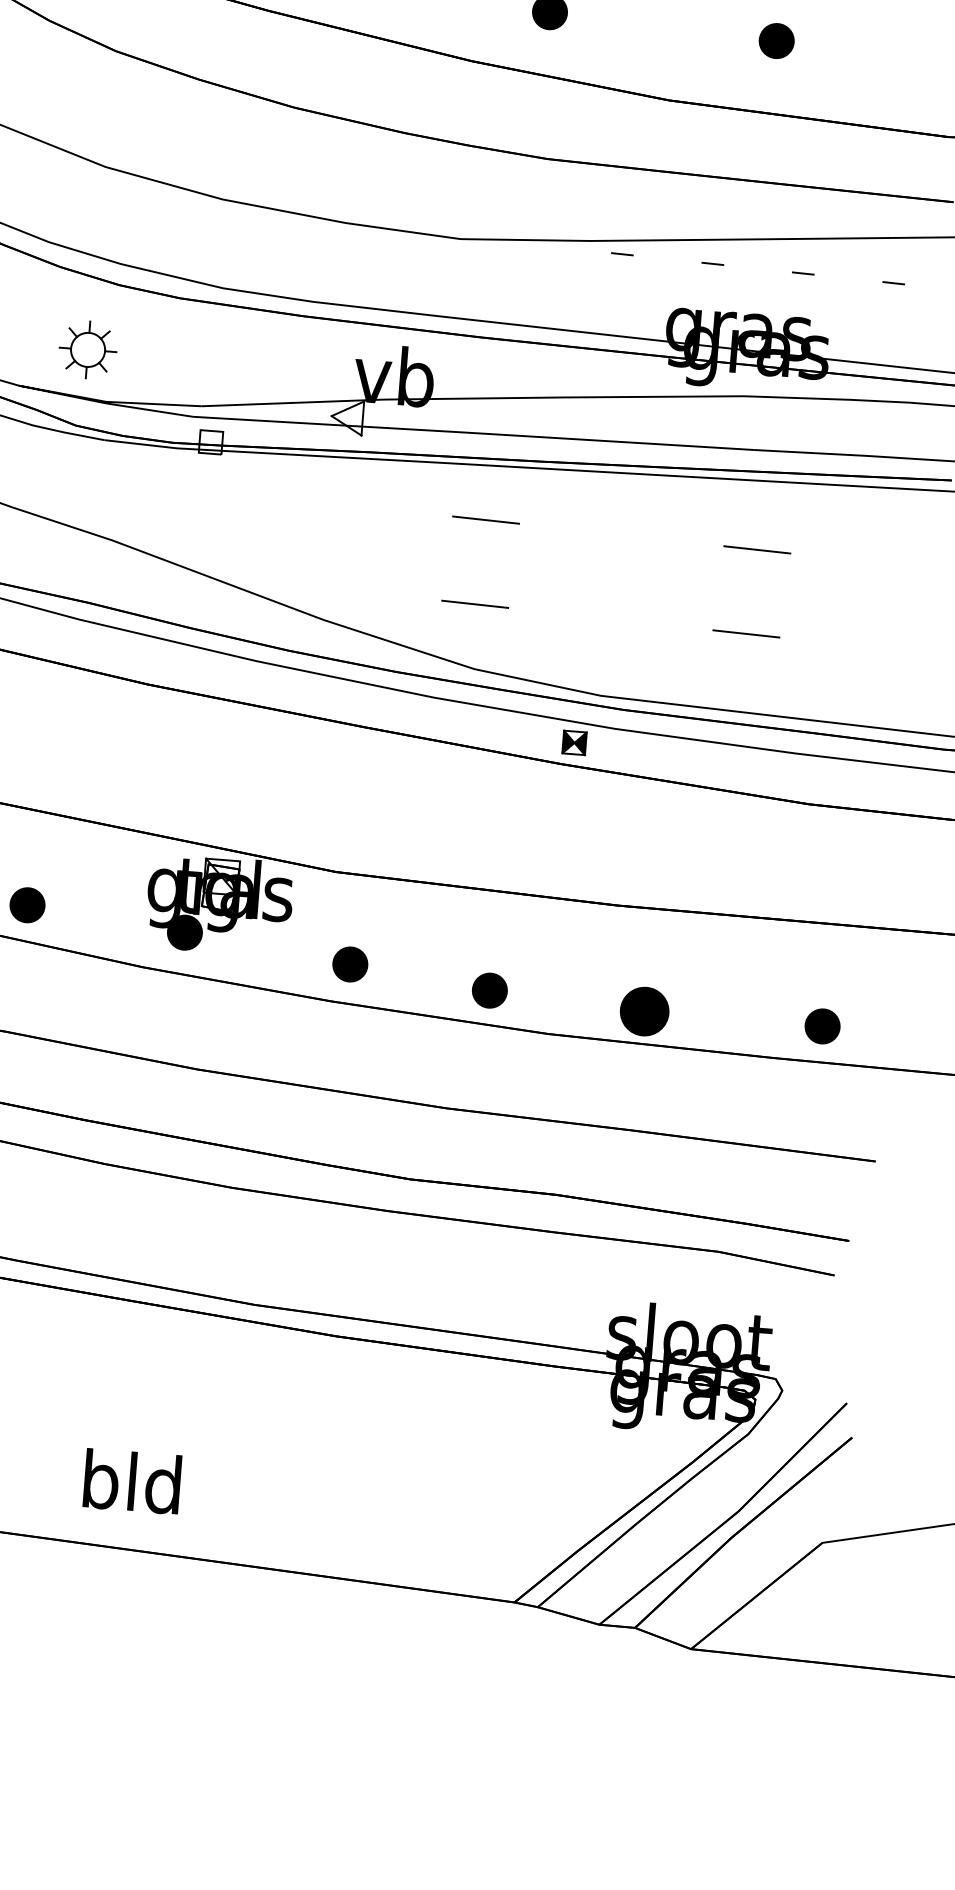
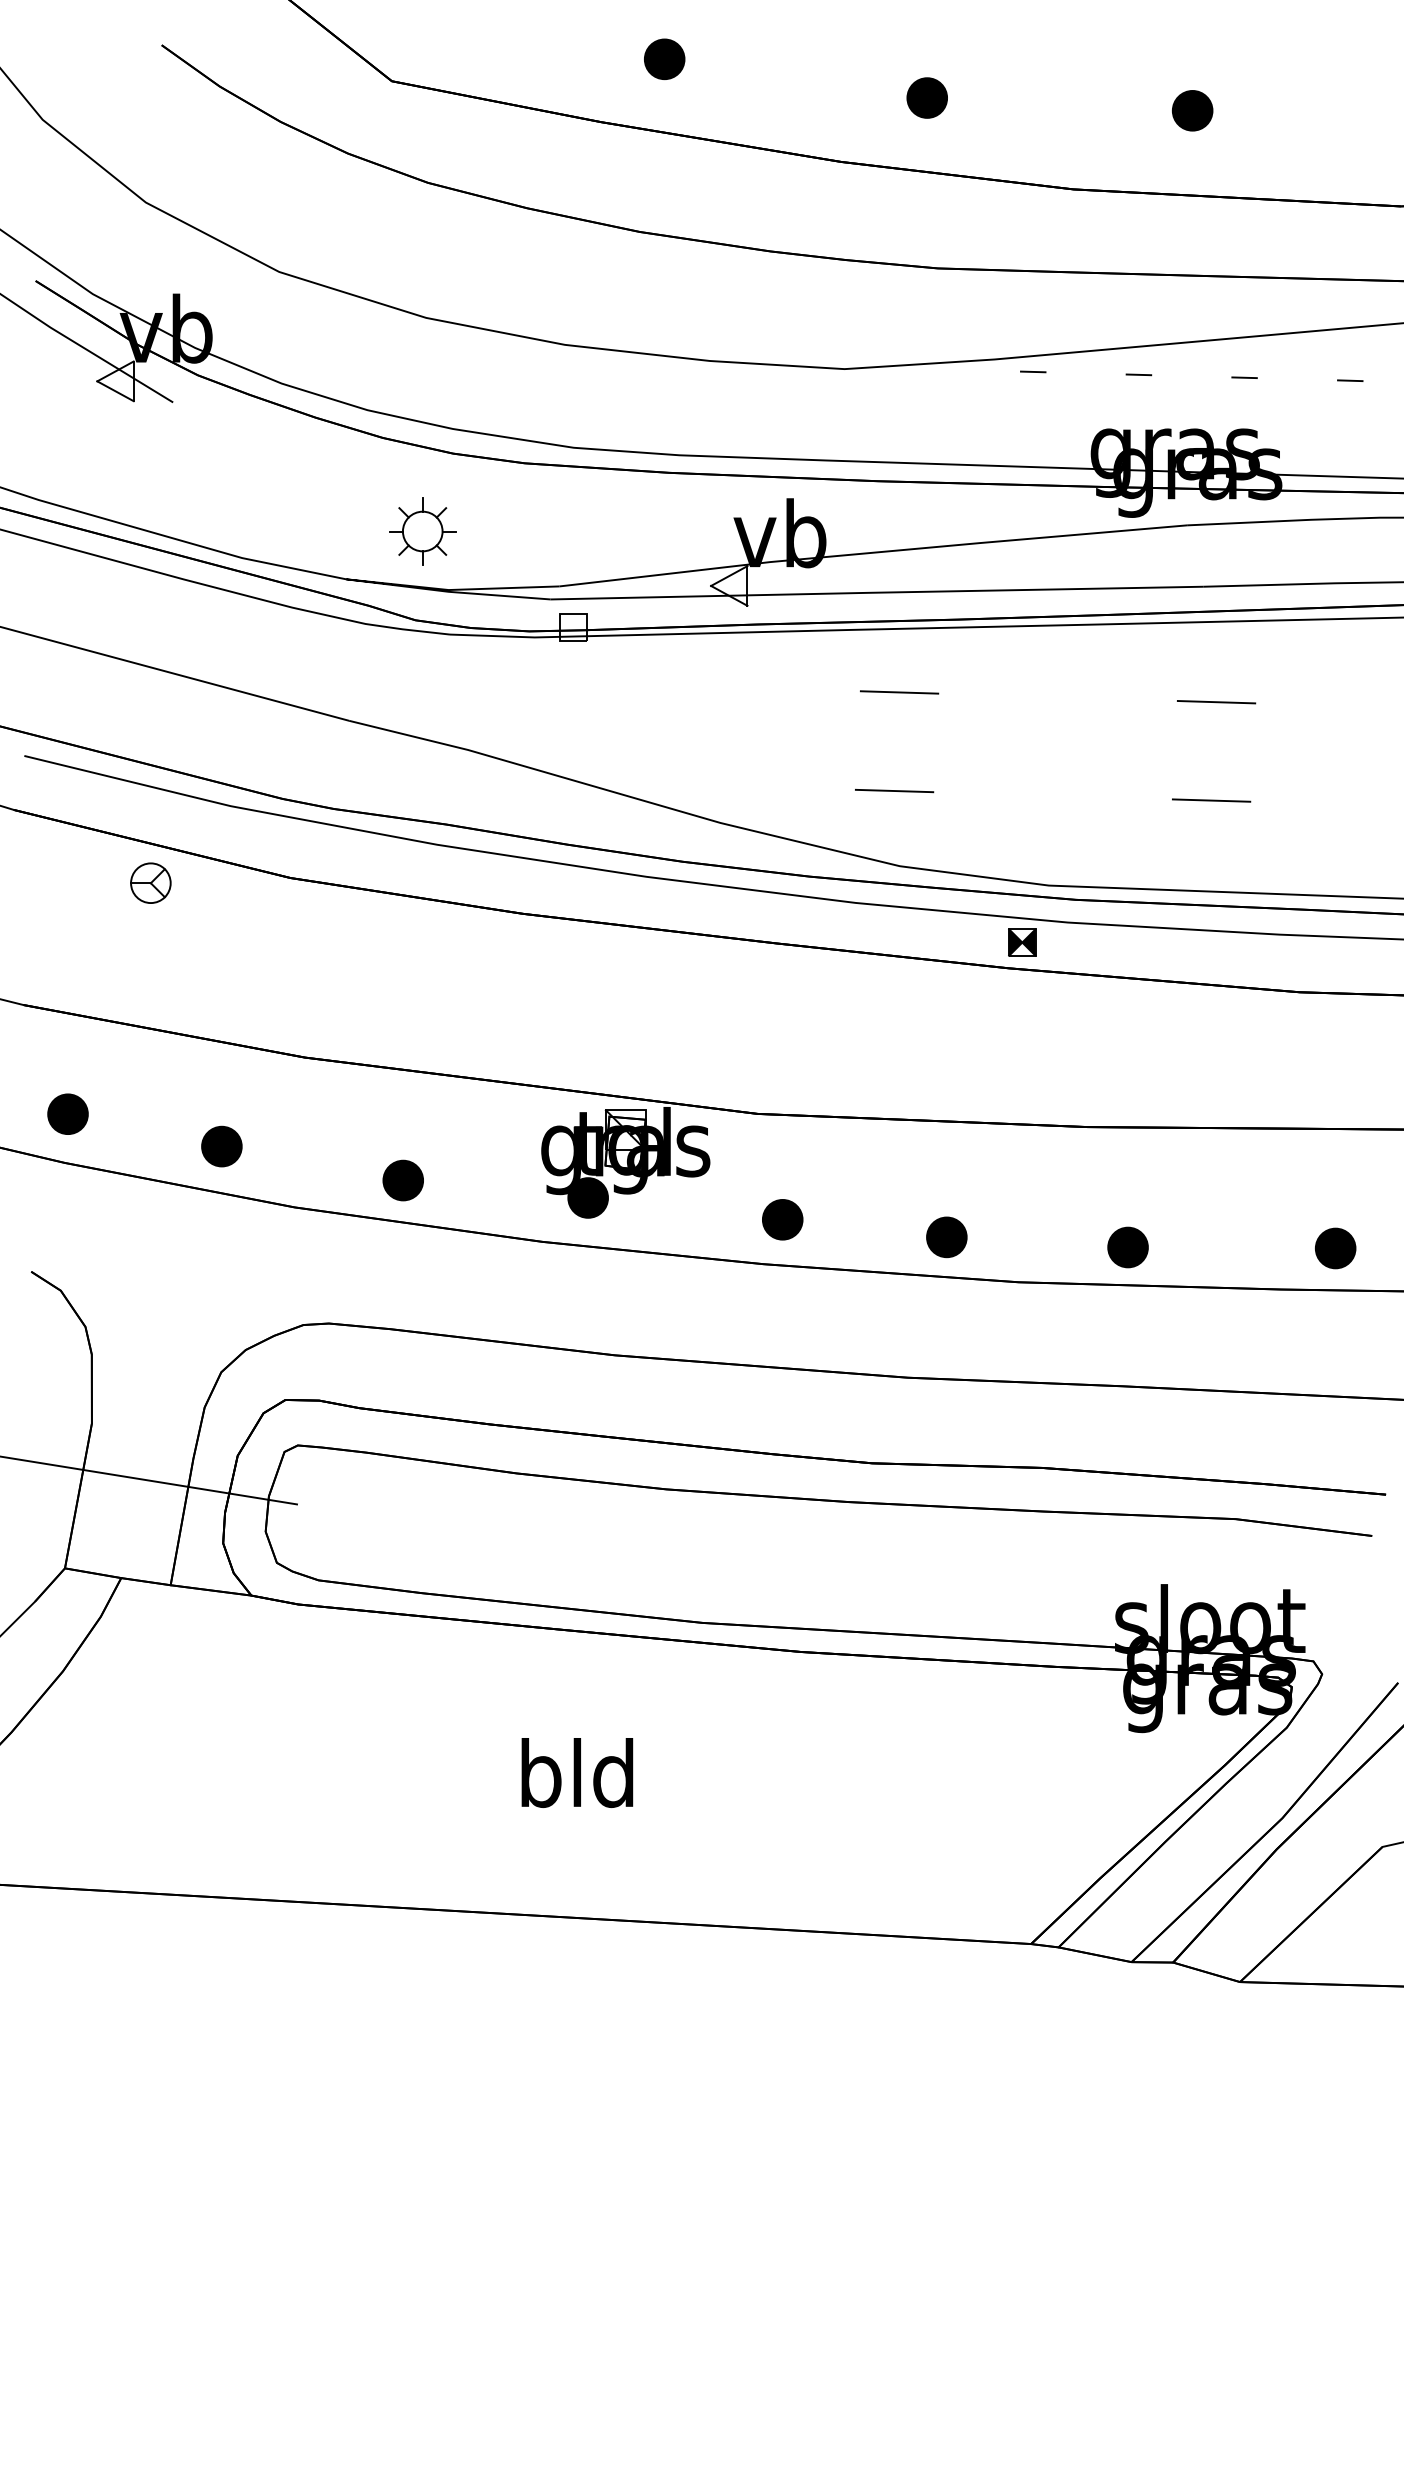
part: (644, 1011) -> (1127, 1247), size x0.71
text: (132, 1481) -> (577, 1772), moved

